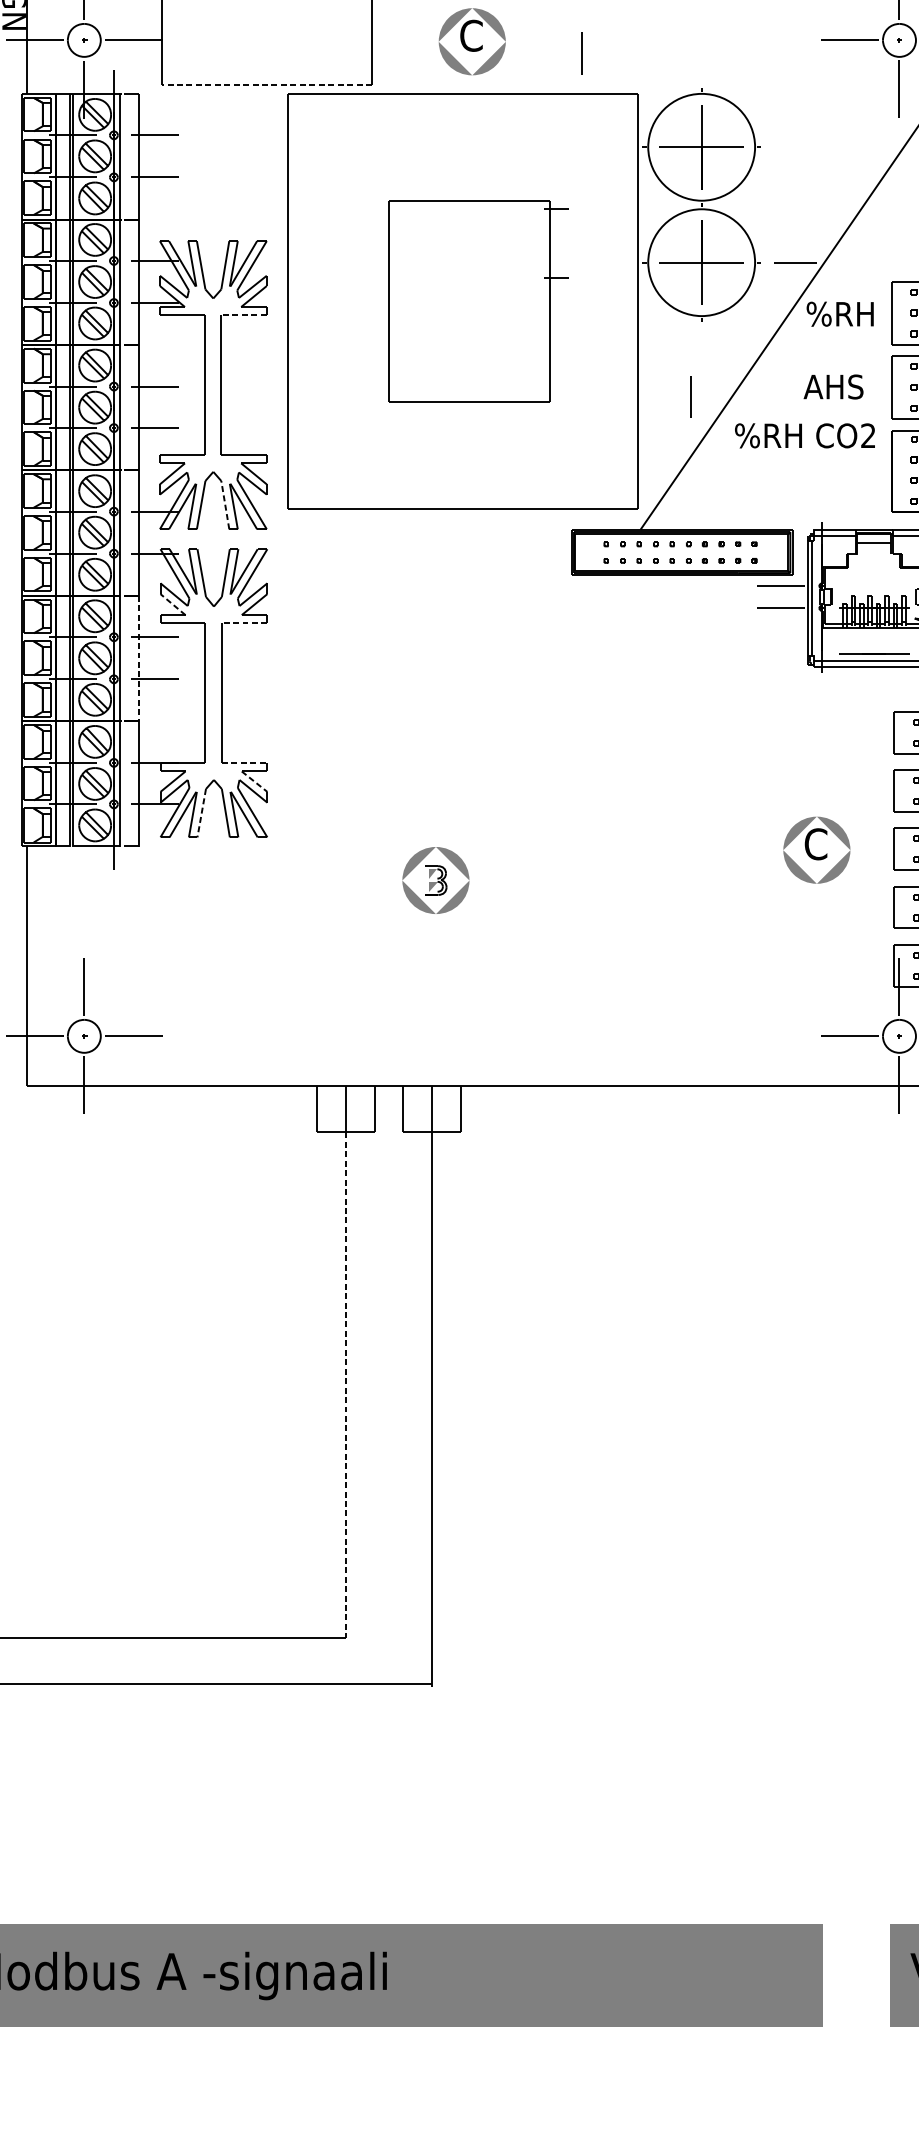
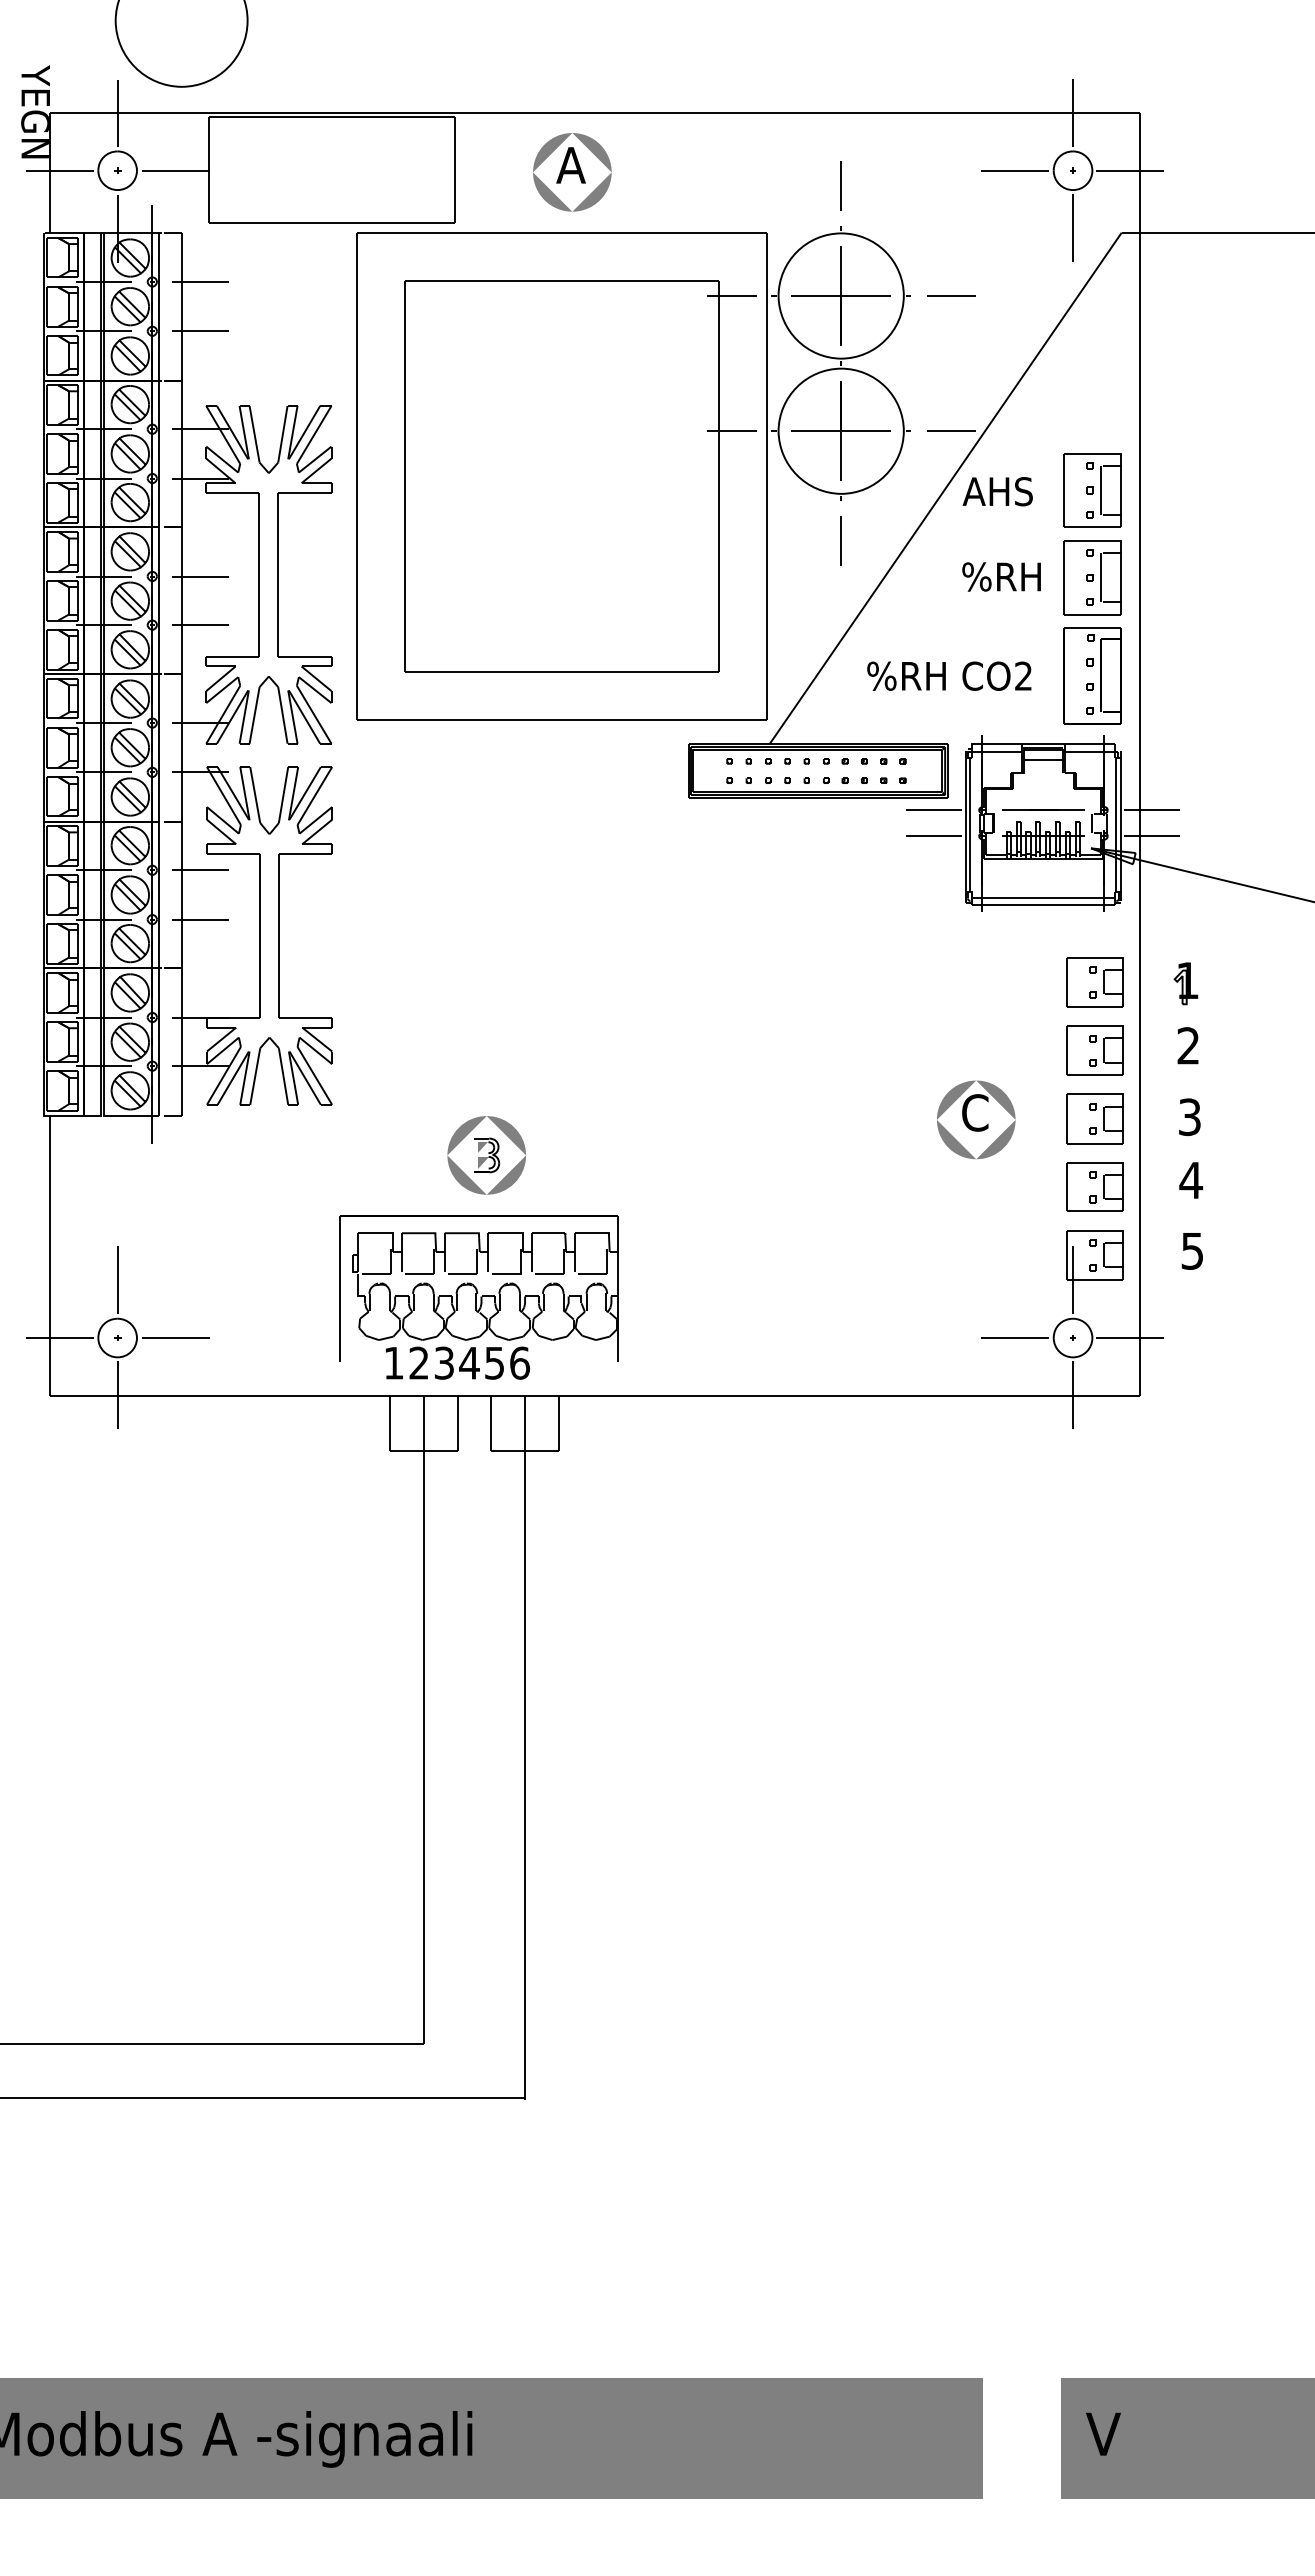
text: (470, 35) -> (570, 165), C -> A
line: (581, 53) -> (840, 185), moved
line: (266, 84) -> (331, 222), dashed -> solid
line: (795, 146) -> (951, 295), added
part: (479, 301) -> (580, 476), size x1.67
line: (243, 314) -> (304, 492), dashed -> solid
text: (839, 314) -> (1002, 491), %RH -> AHS
text: (837, 386) -> (1000, 576), AHS -> %RH
line: (689, 396) -> (840, 540), moved
text: (805, 435) -> (949, 675), moved
line: (224, 505) -> (282, 715), dashed -> solid
line: (172, 604) -> (221, 831), dashed -> solid
line: (244, 622) -> (305, 853), dashed -> solid
line: (874, 652) -> (1043, 809), moved
line: (139, 658) -> (182, 895), dashed -> solid
line: (244, 762) -> (305, 1017), dashed -> solid
line: (254, 781) -> (317, 1039), dashed -> solid
line: (201, 813) -> (255, 1076), dashed -> solid
part: (435, 880) -> (486, 1155), moved
part: (392, 1001) -> (478, 1297), added
line: (346, 1385) -> (424, 1747), dashed -> solid

